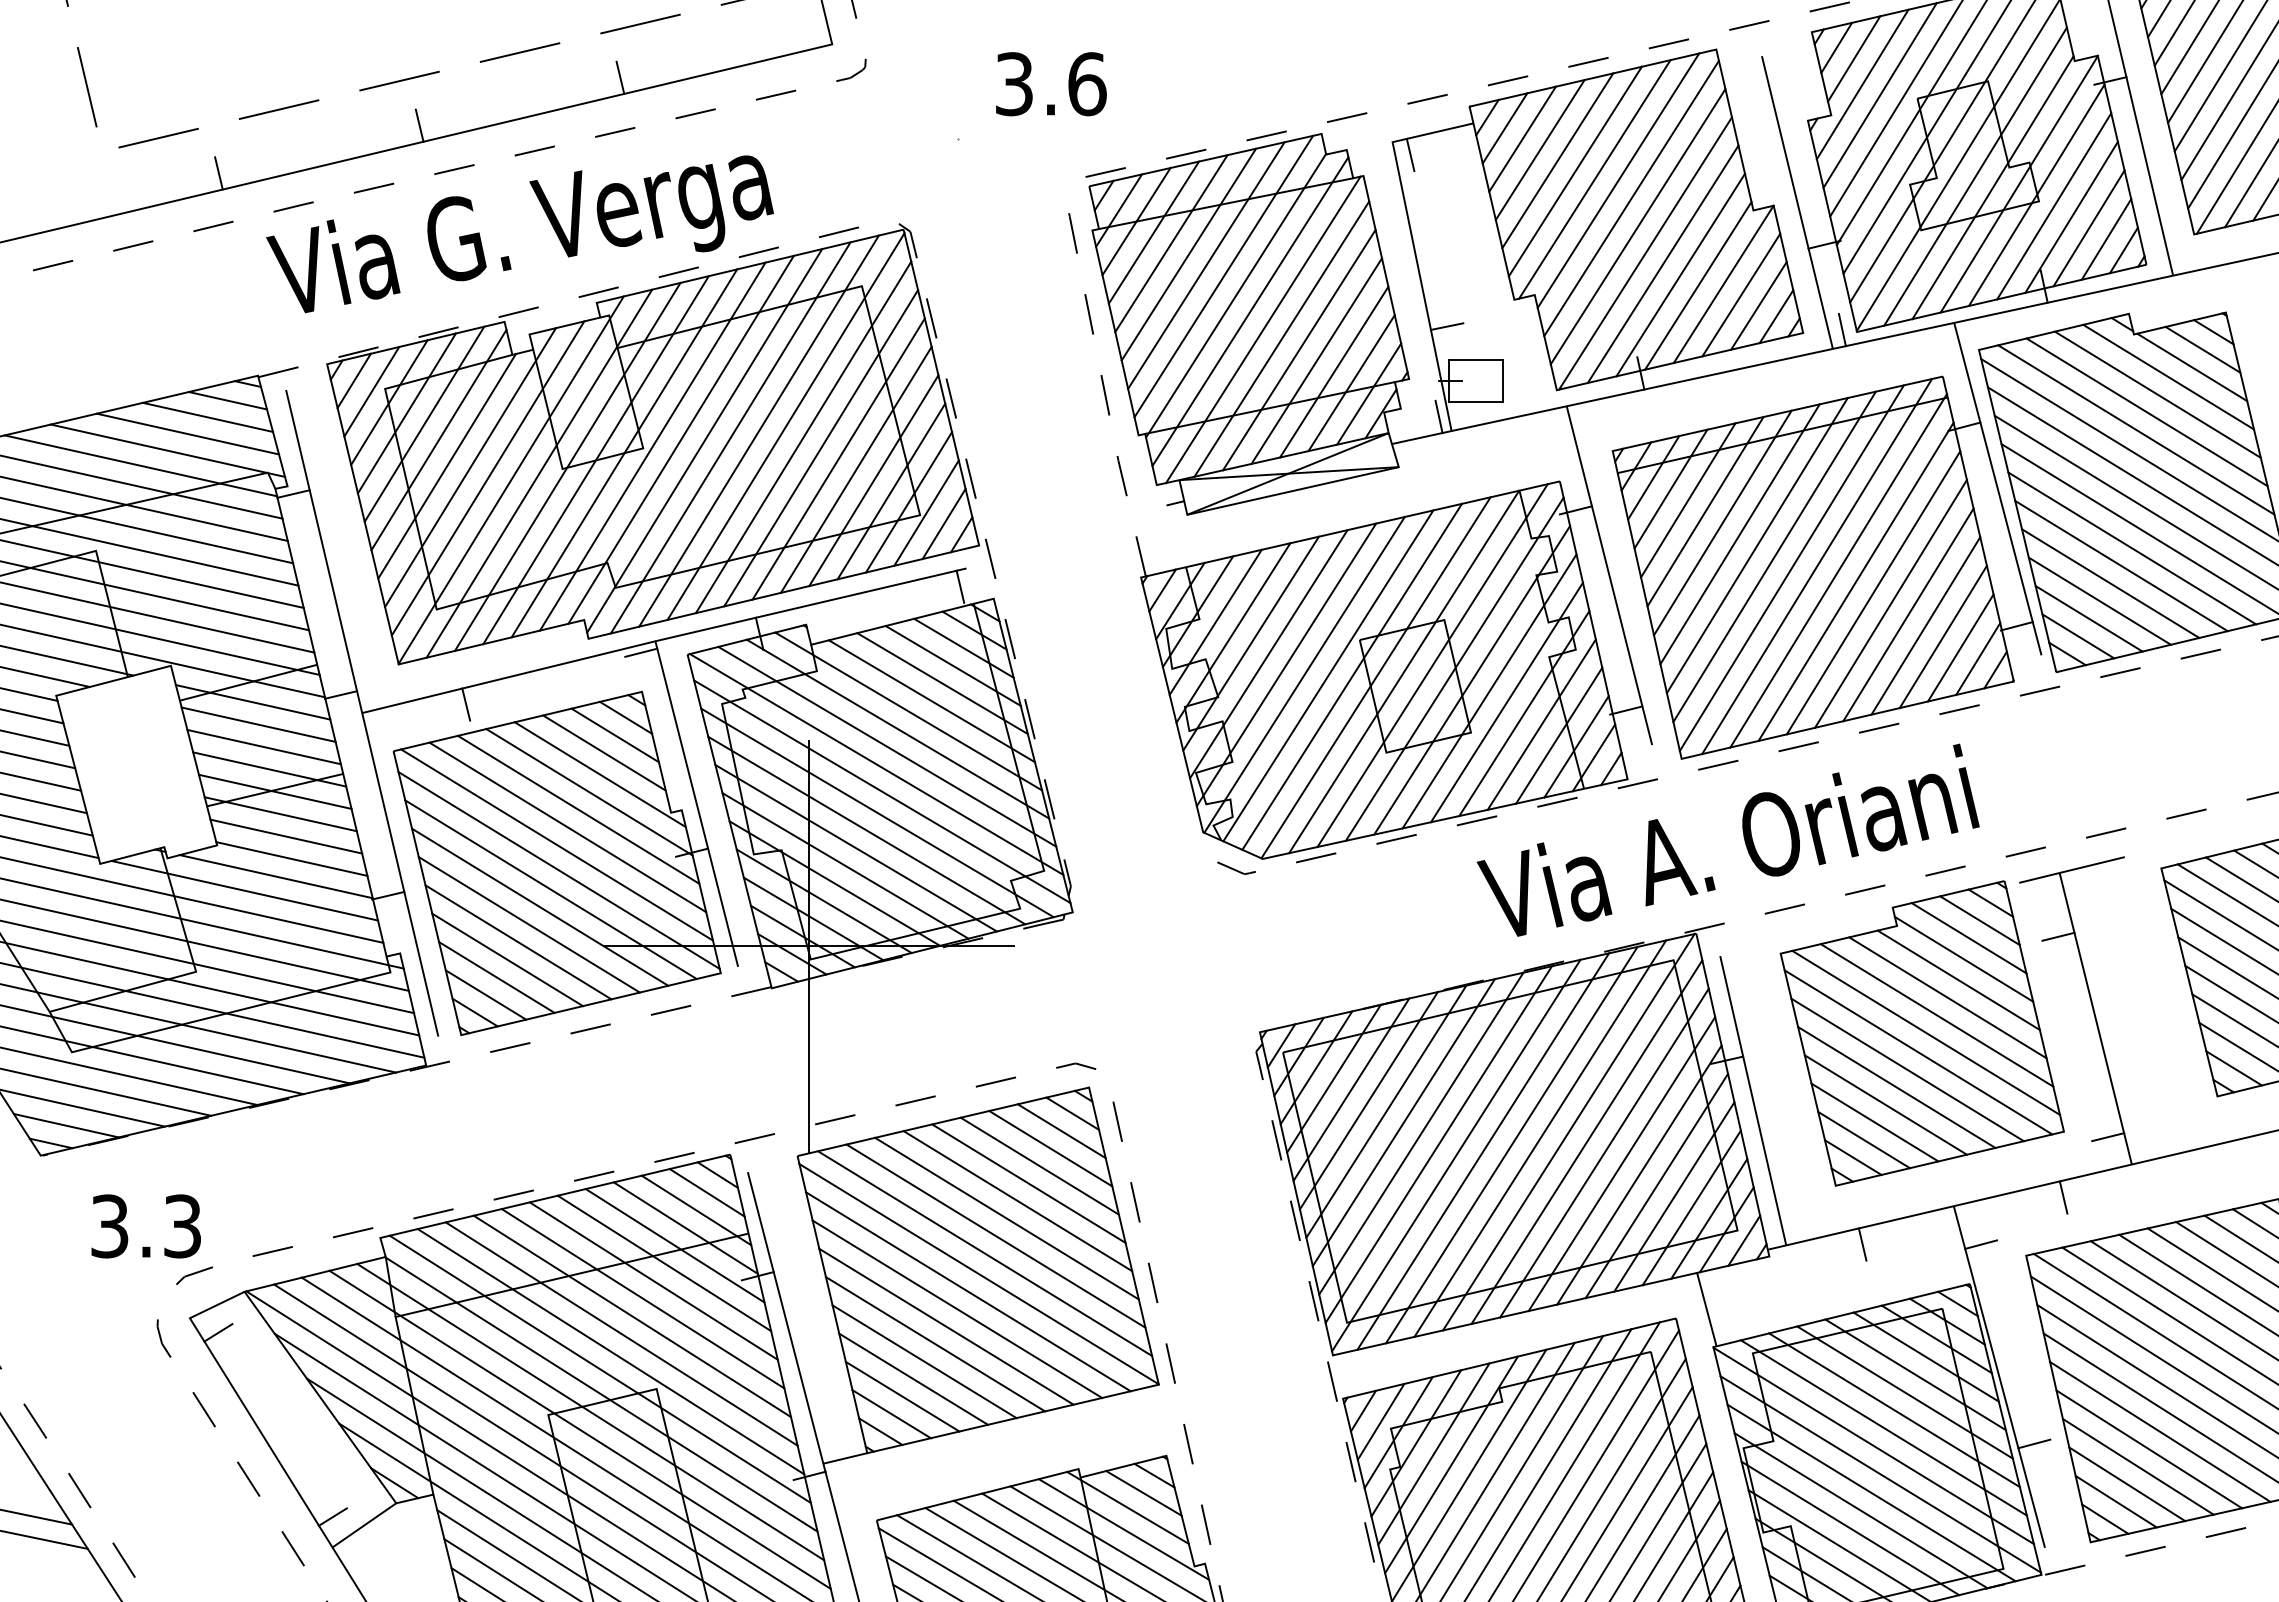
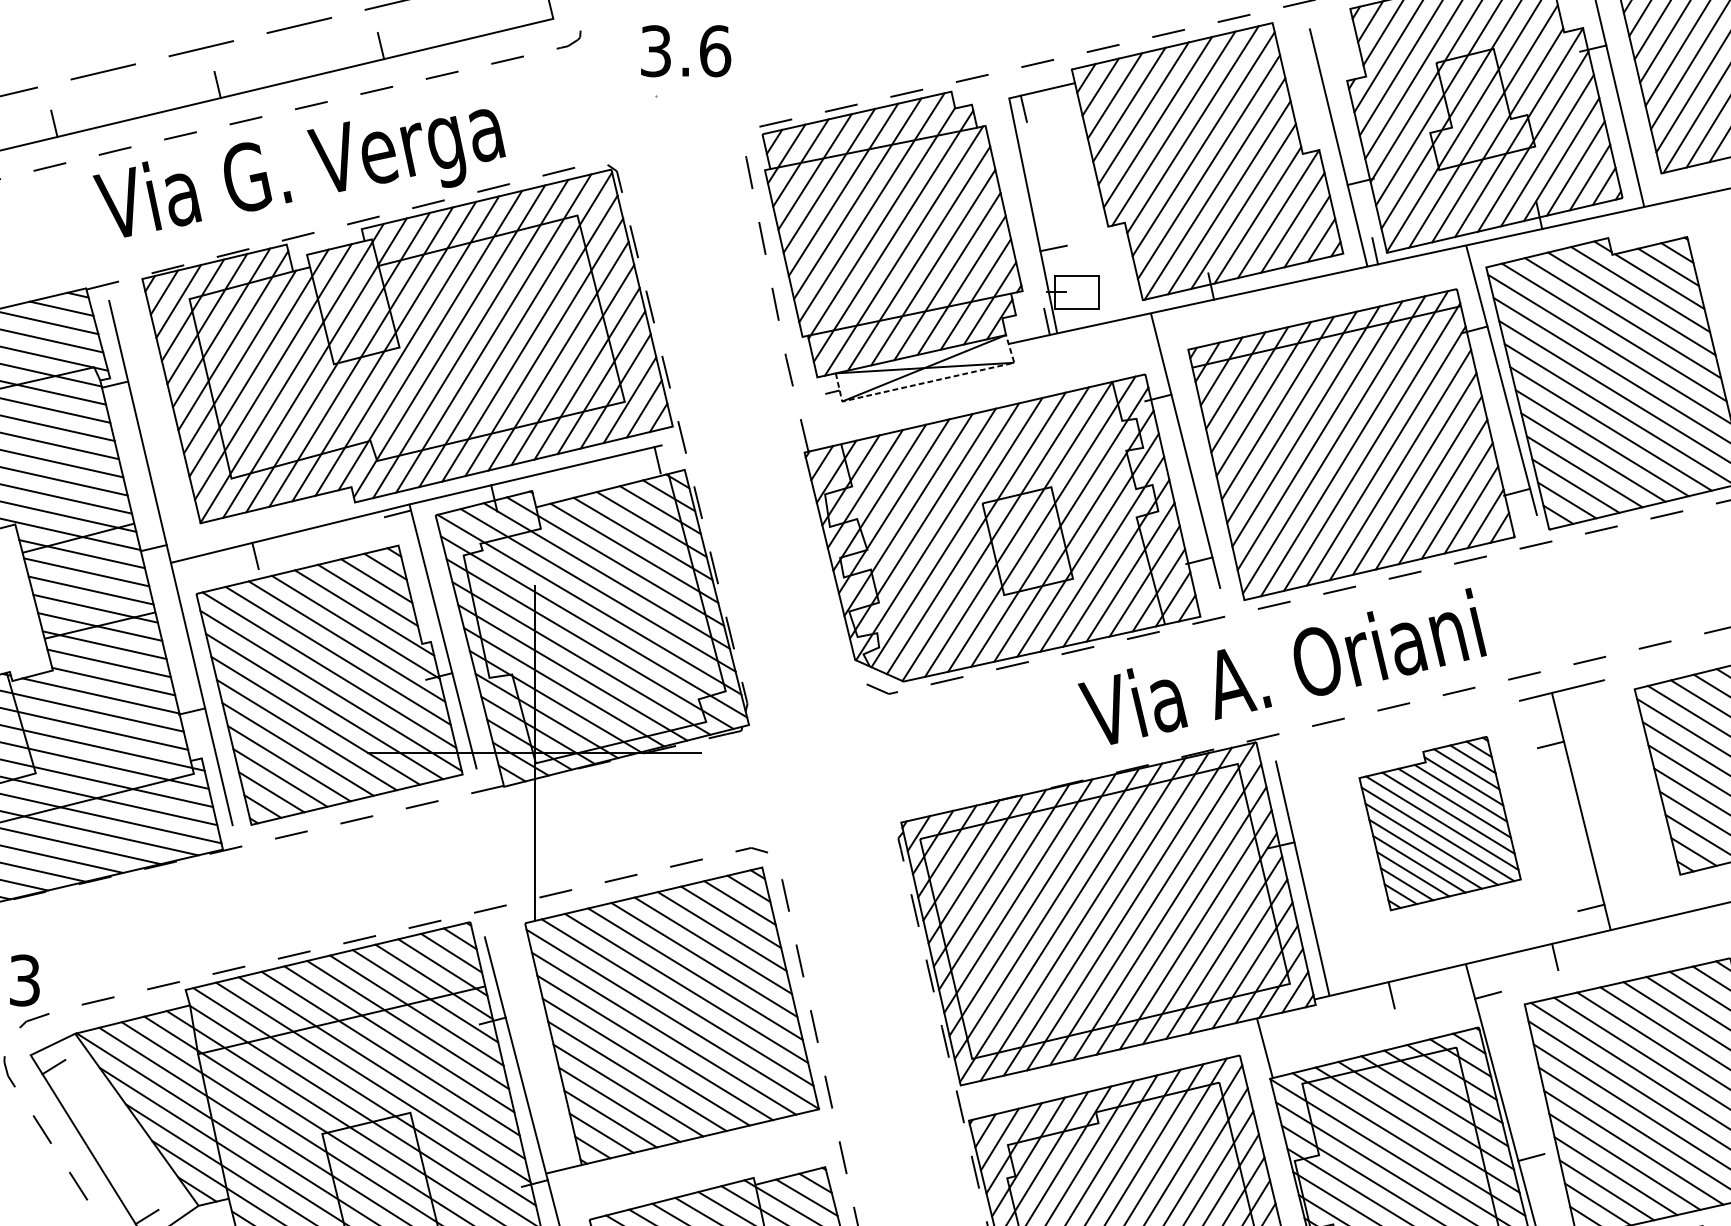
text: (1051, 84) -> (686, 51), moved
line: (1293, 490) -> (928, 381), solid -> dashed
part: (1921, 1033) -> (1439, 823), size x0.7

